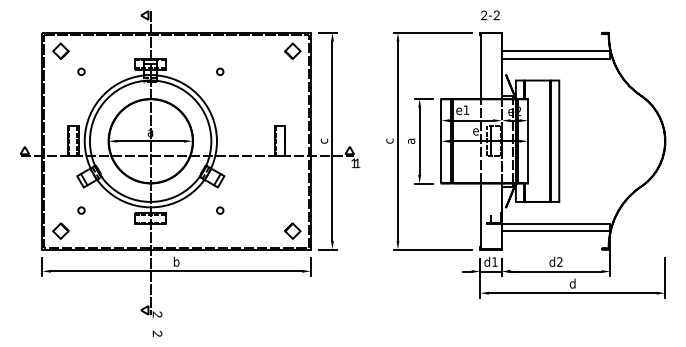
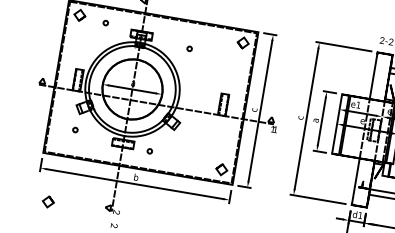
circle: (81, 71) -> (105, 22), moved
circle: (220, 210) -> (150, 151), moved
part: (60, 230) -> (48, 201), moved

